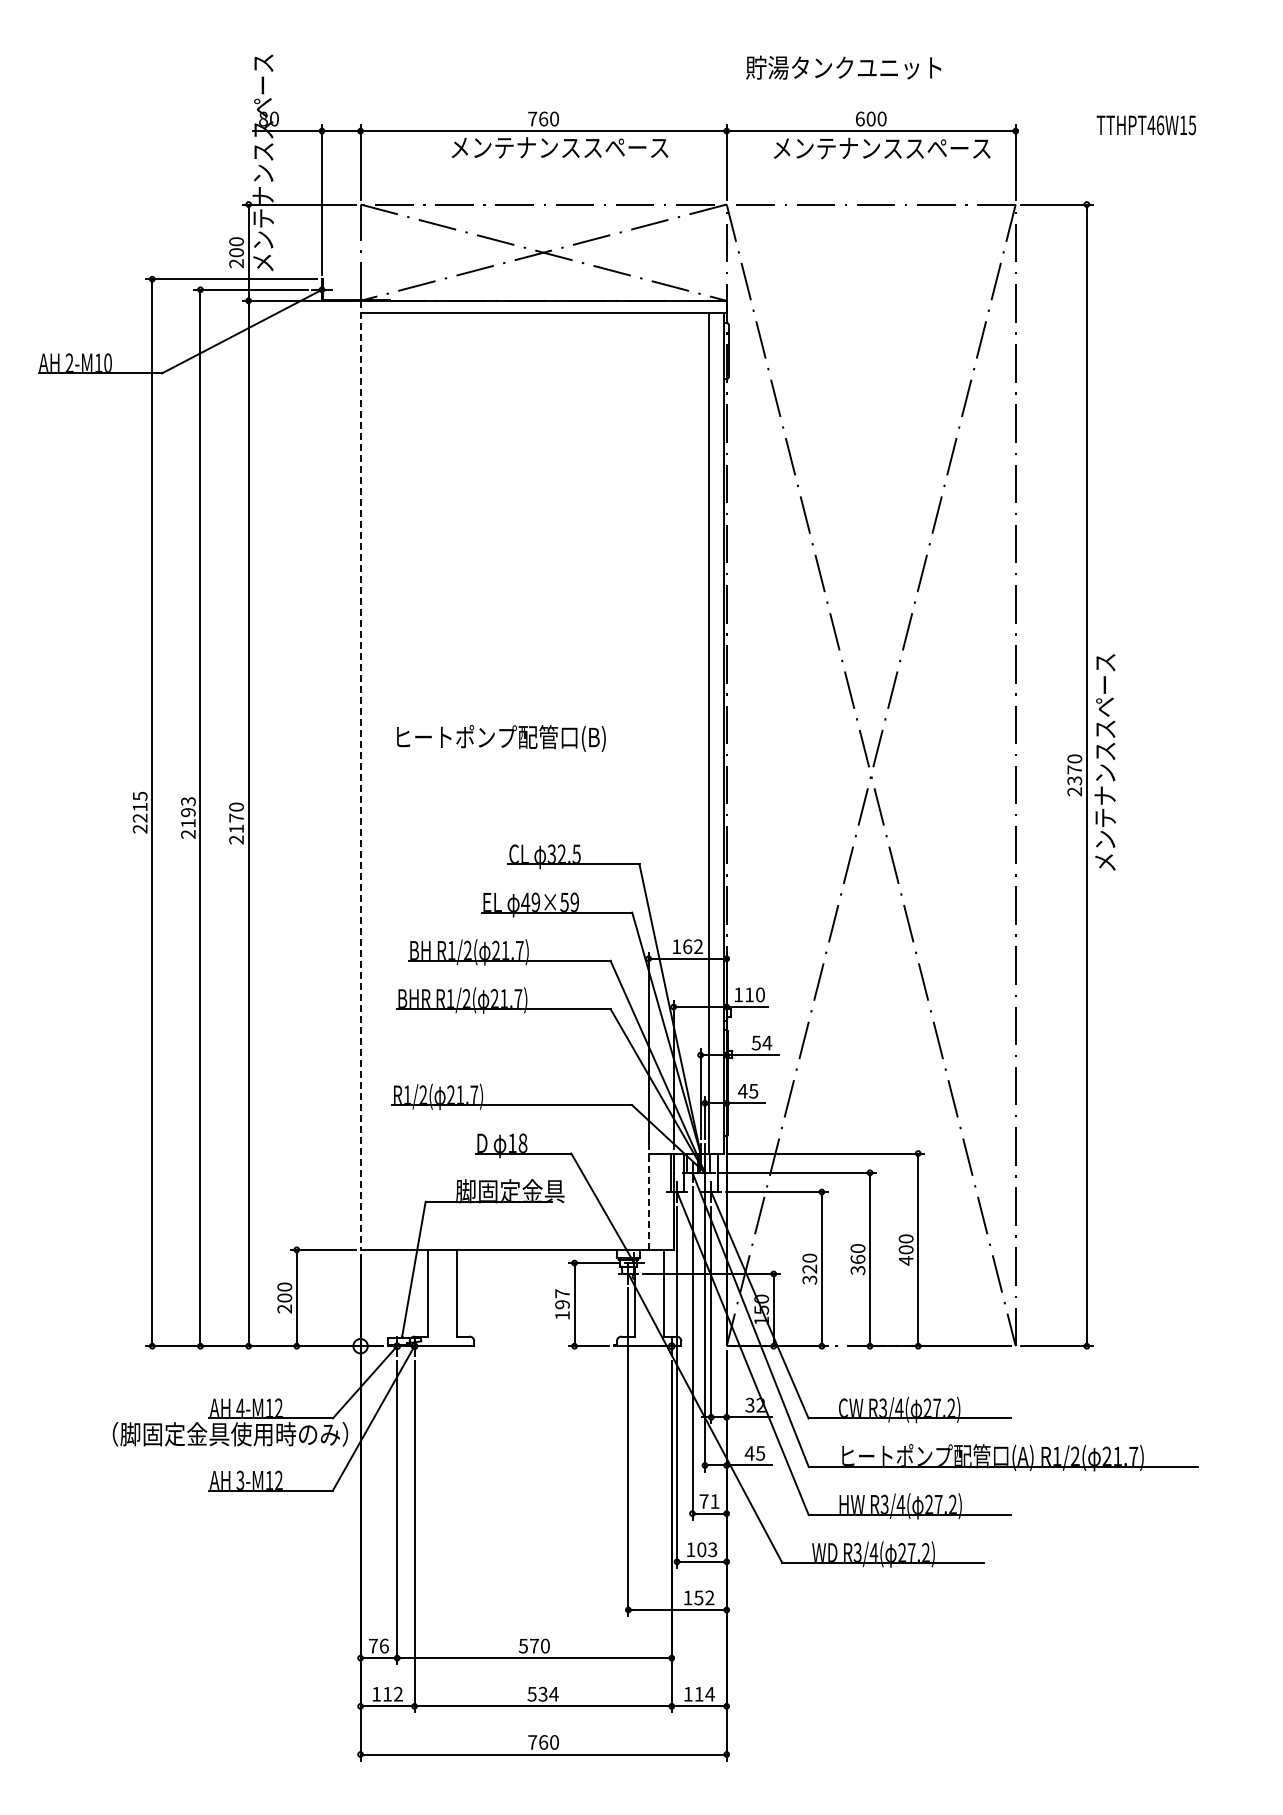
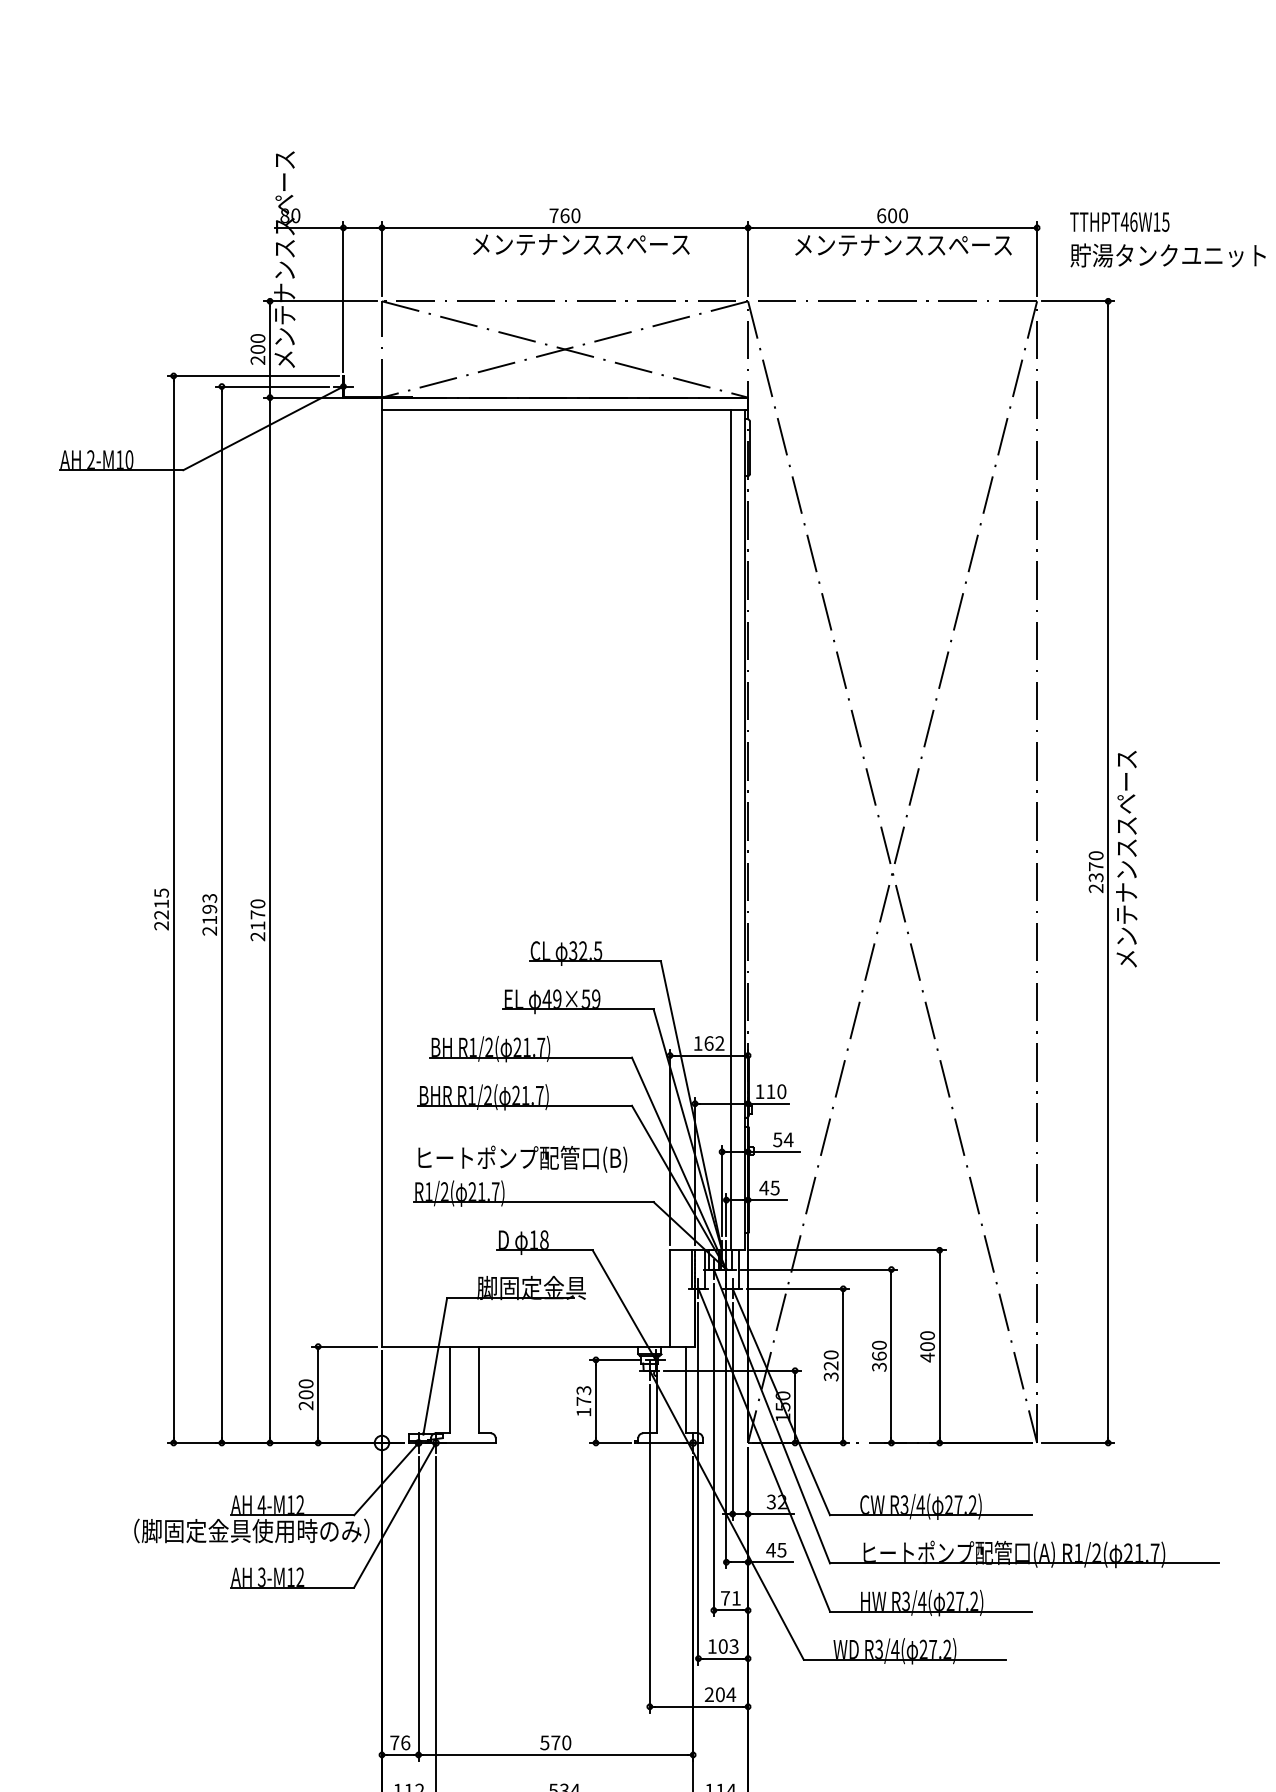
text: (843, 67) -> (1167, 255), moved
text: (1145, 125) -> (1118, 222), moved
text: (501, 738) -> (522, 1159), moved
line: (360, 775) -> (381, 872), dashed -> solid
line: (648, 1201) -> (669, 1298), dashed -> solid
text: (562, 1299) -> (583, 1396), 197 -> 173
text: (698, 1597) -> (719, 1694), 152 -> 204

